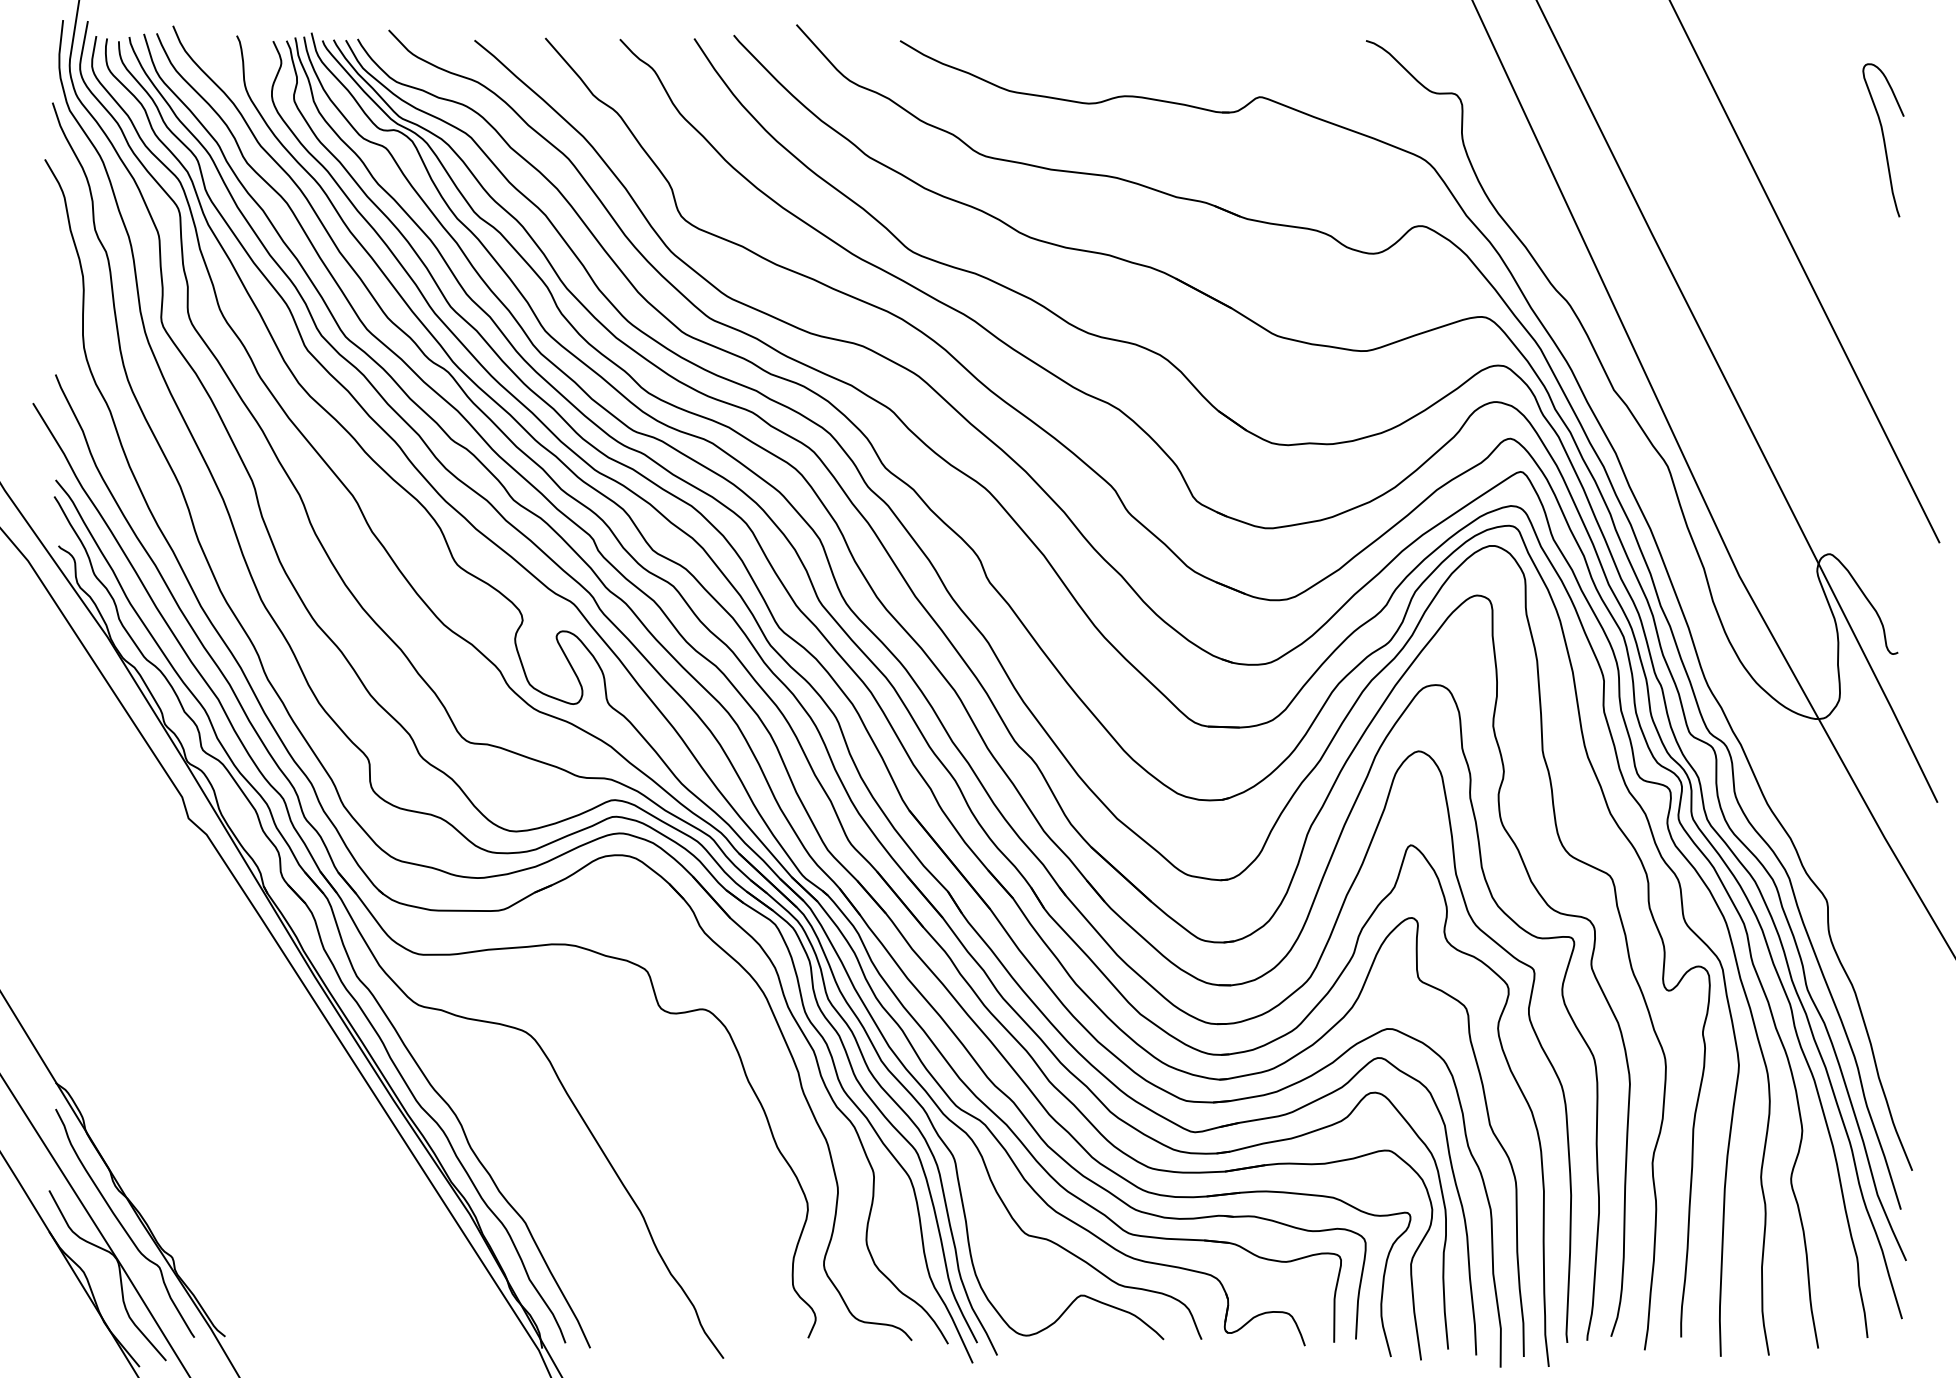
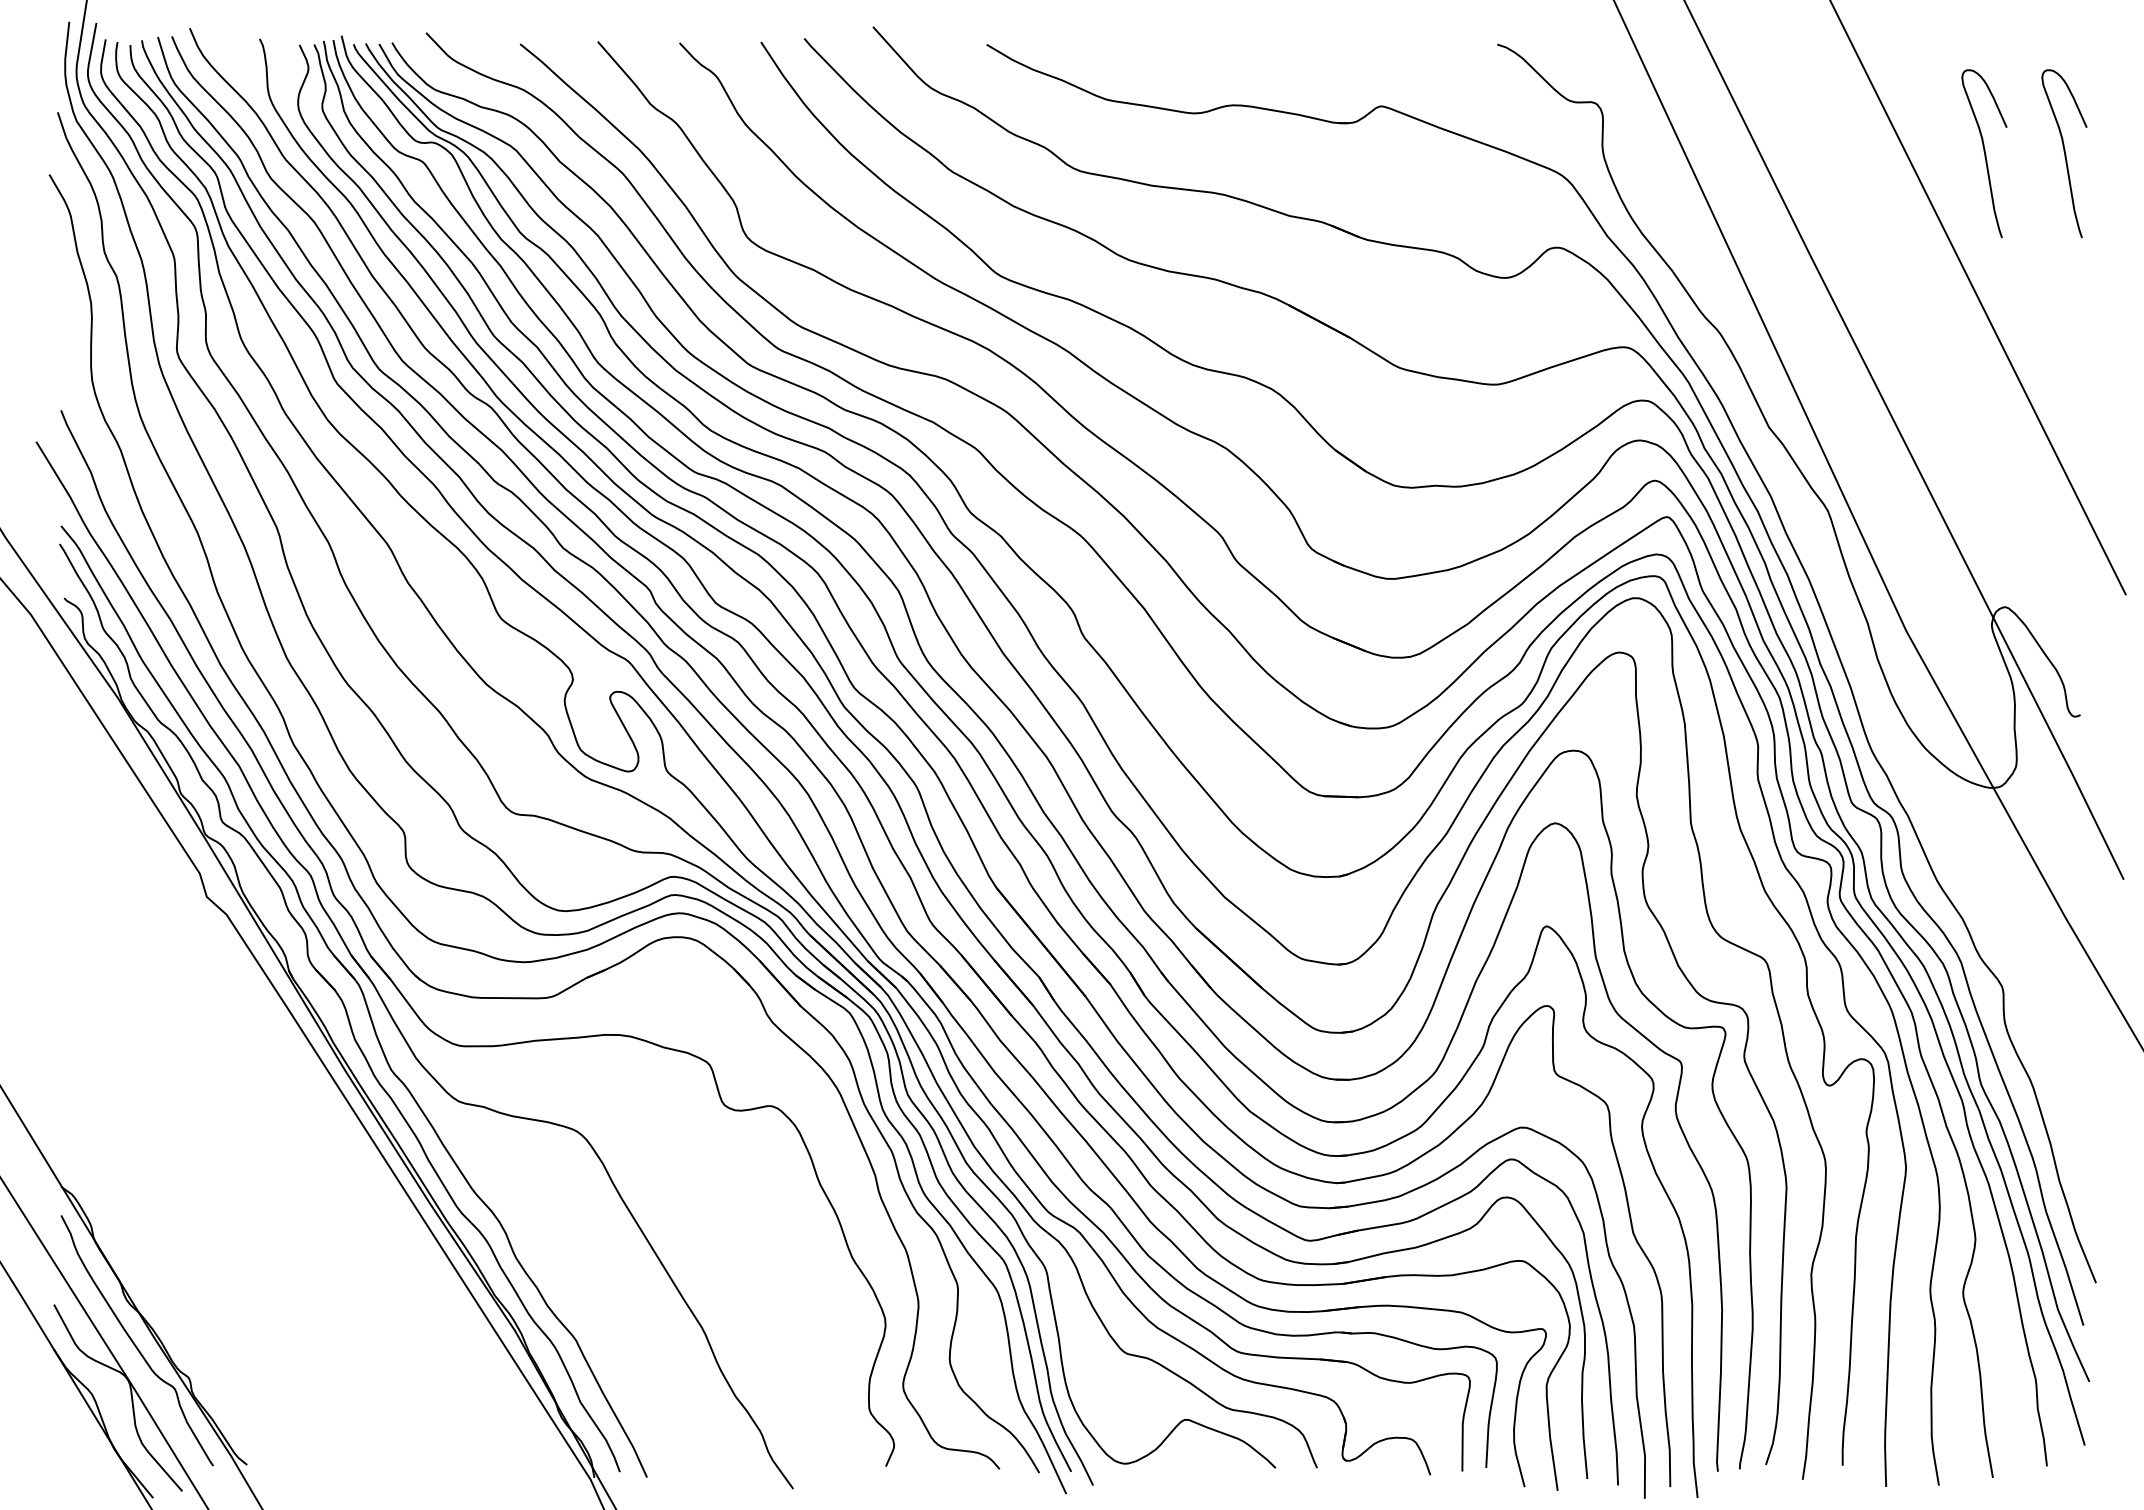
curve: (1810, 140) -> (1984, 153), added

